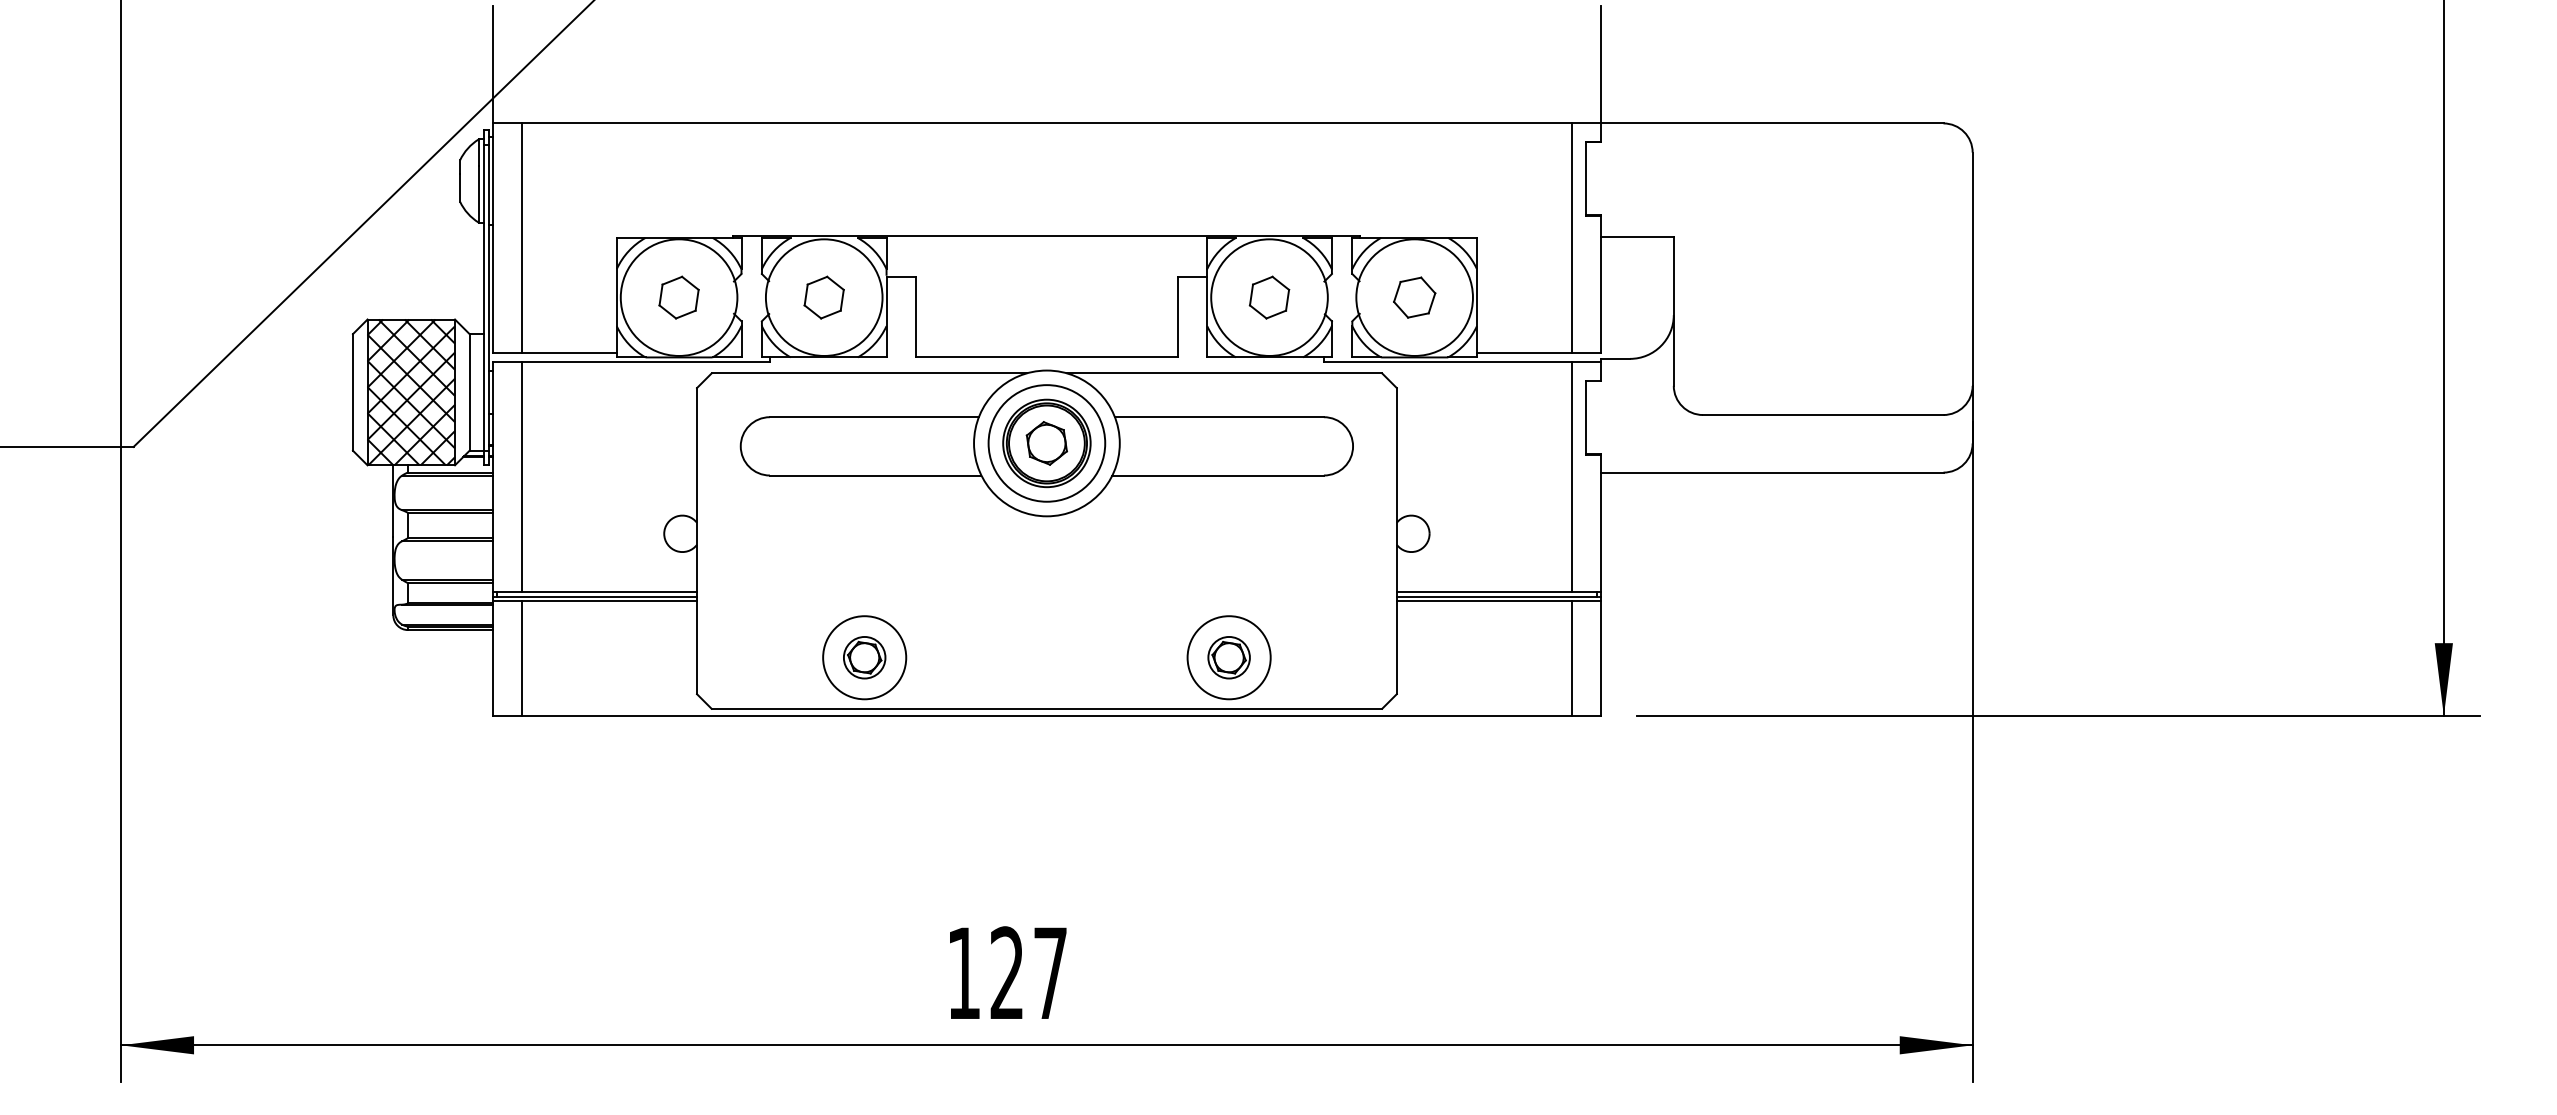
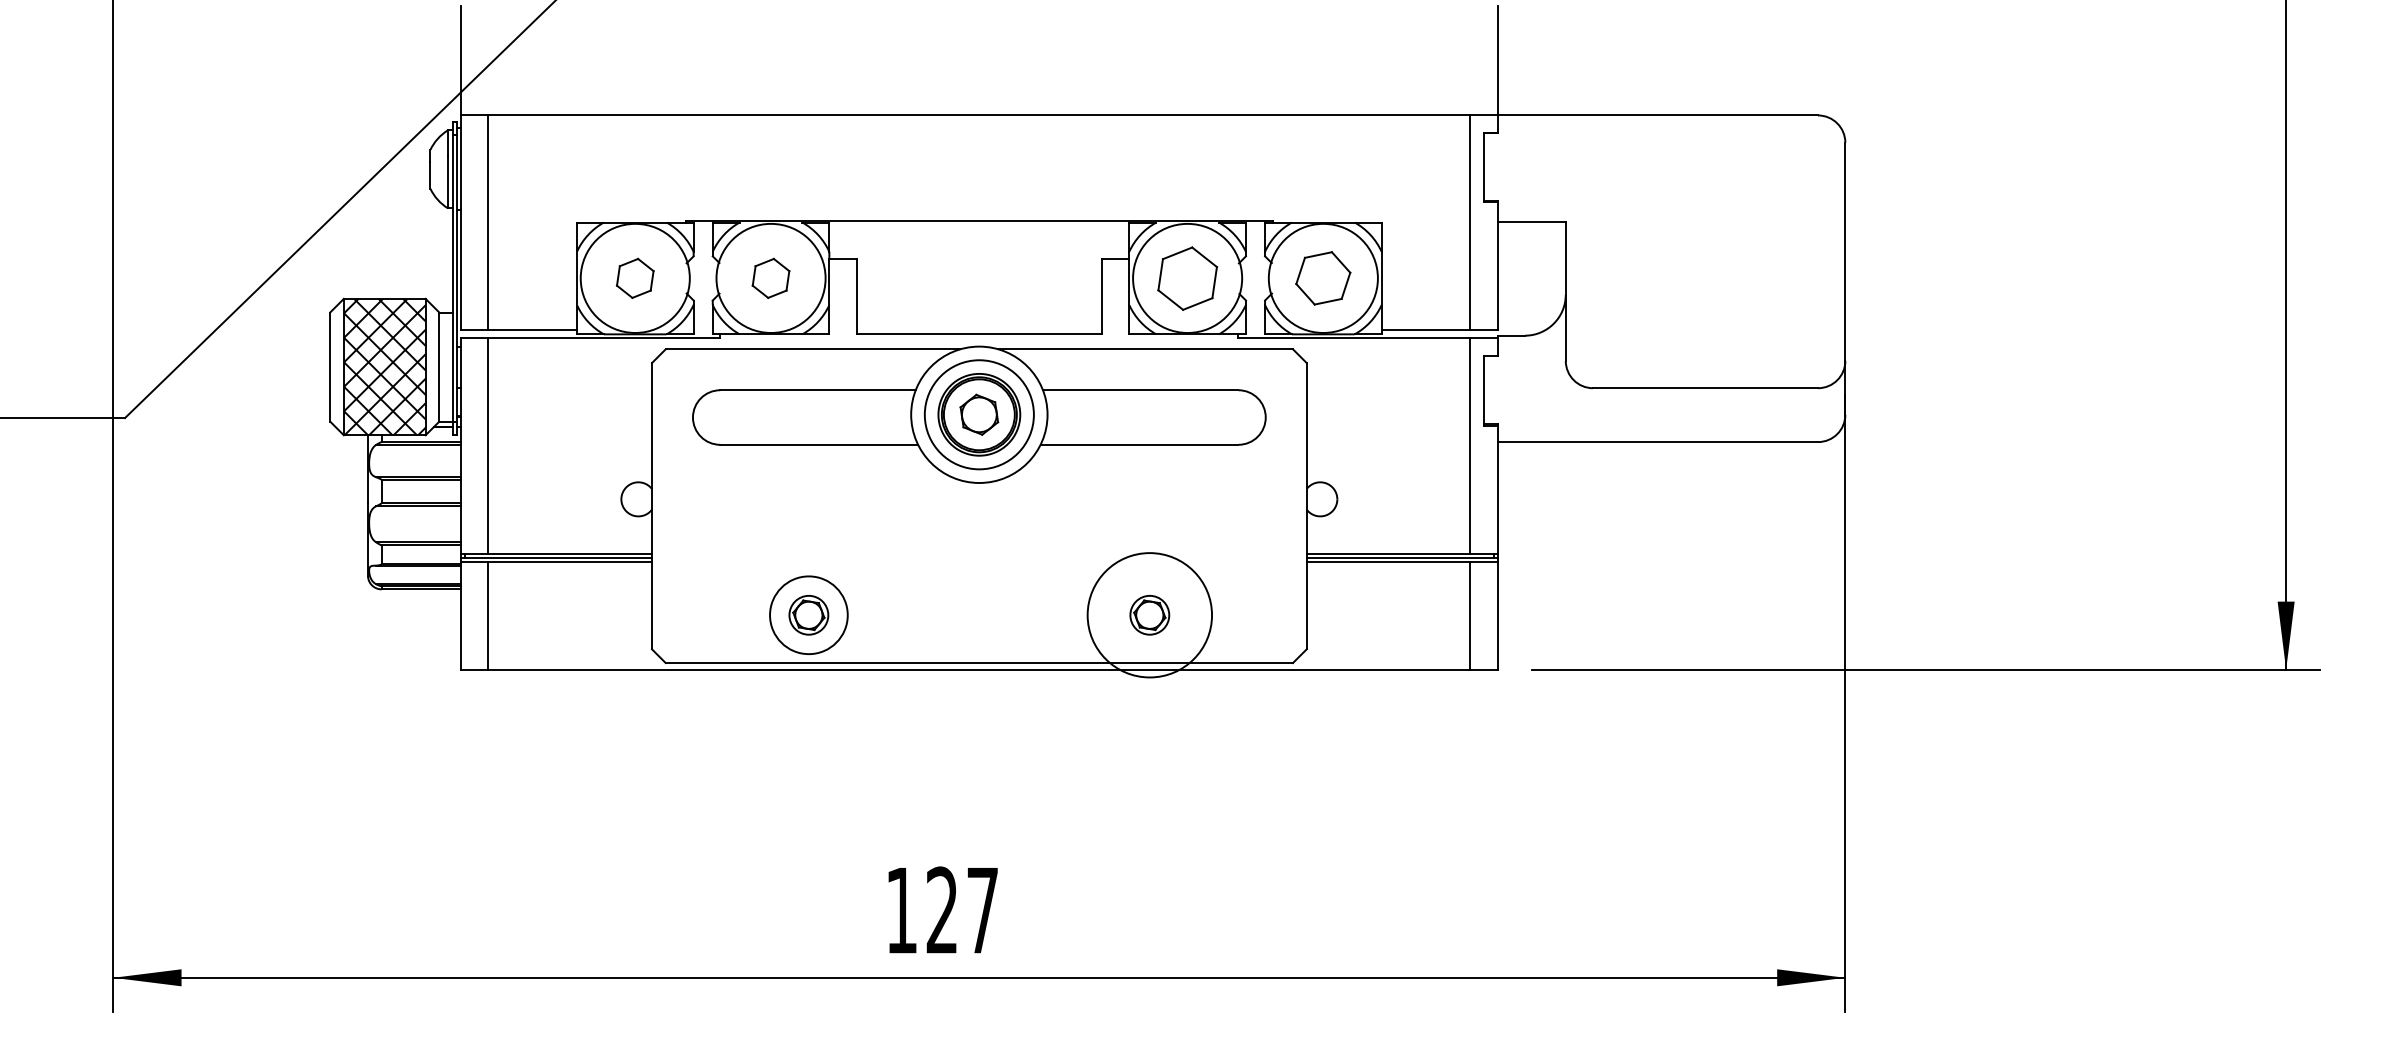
part: (1269, 296) -> (1187, 277), size x1.6
part: (1414, 297) -> (1323, 278), size x1.4
circle: (1228, 657) -> (1149, 615), size x1.6

